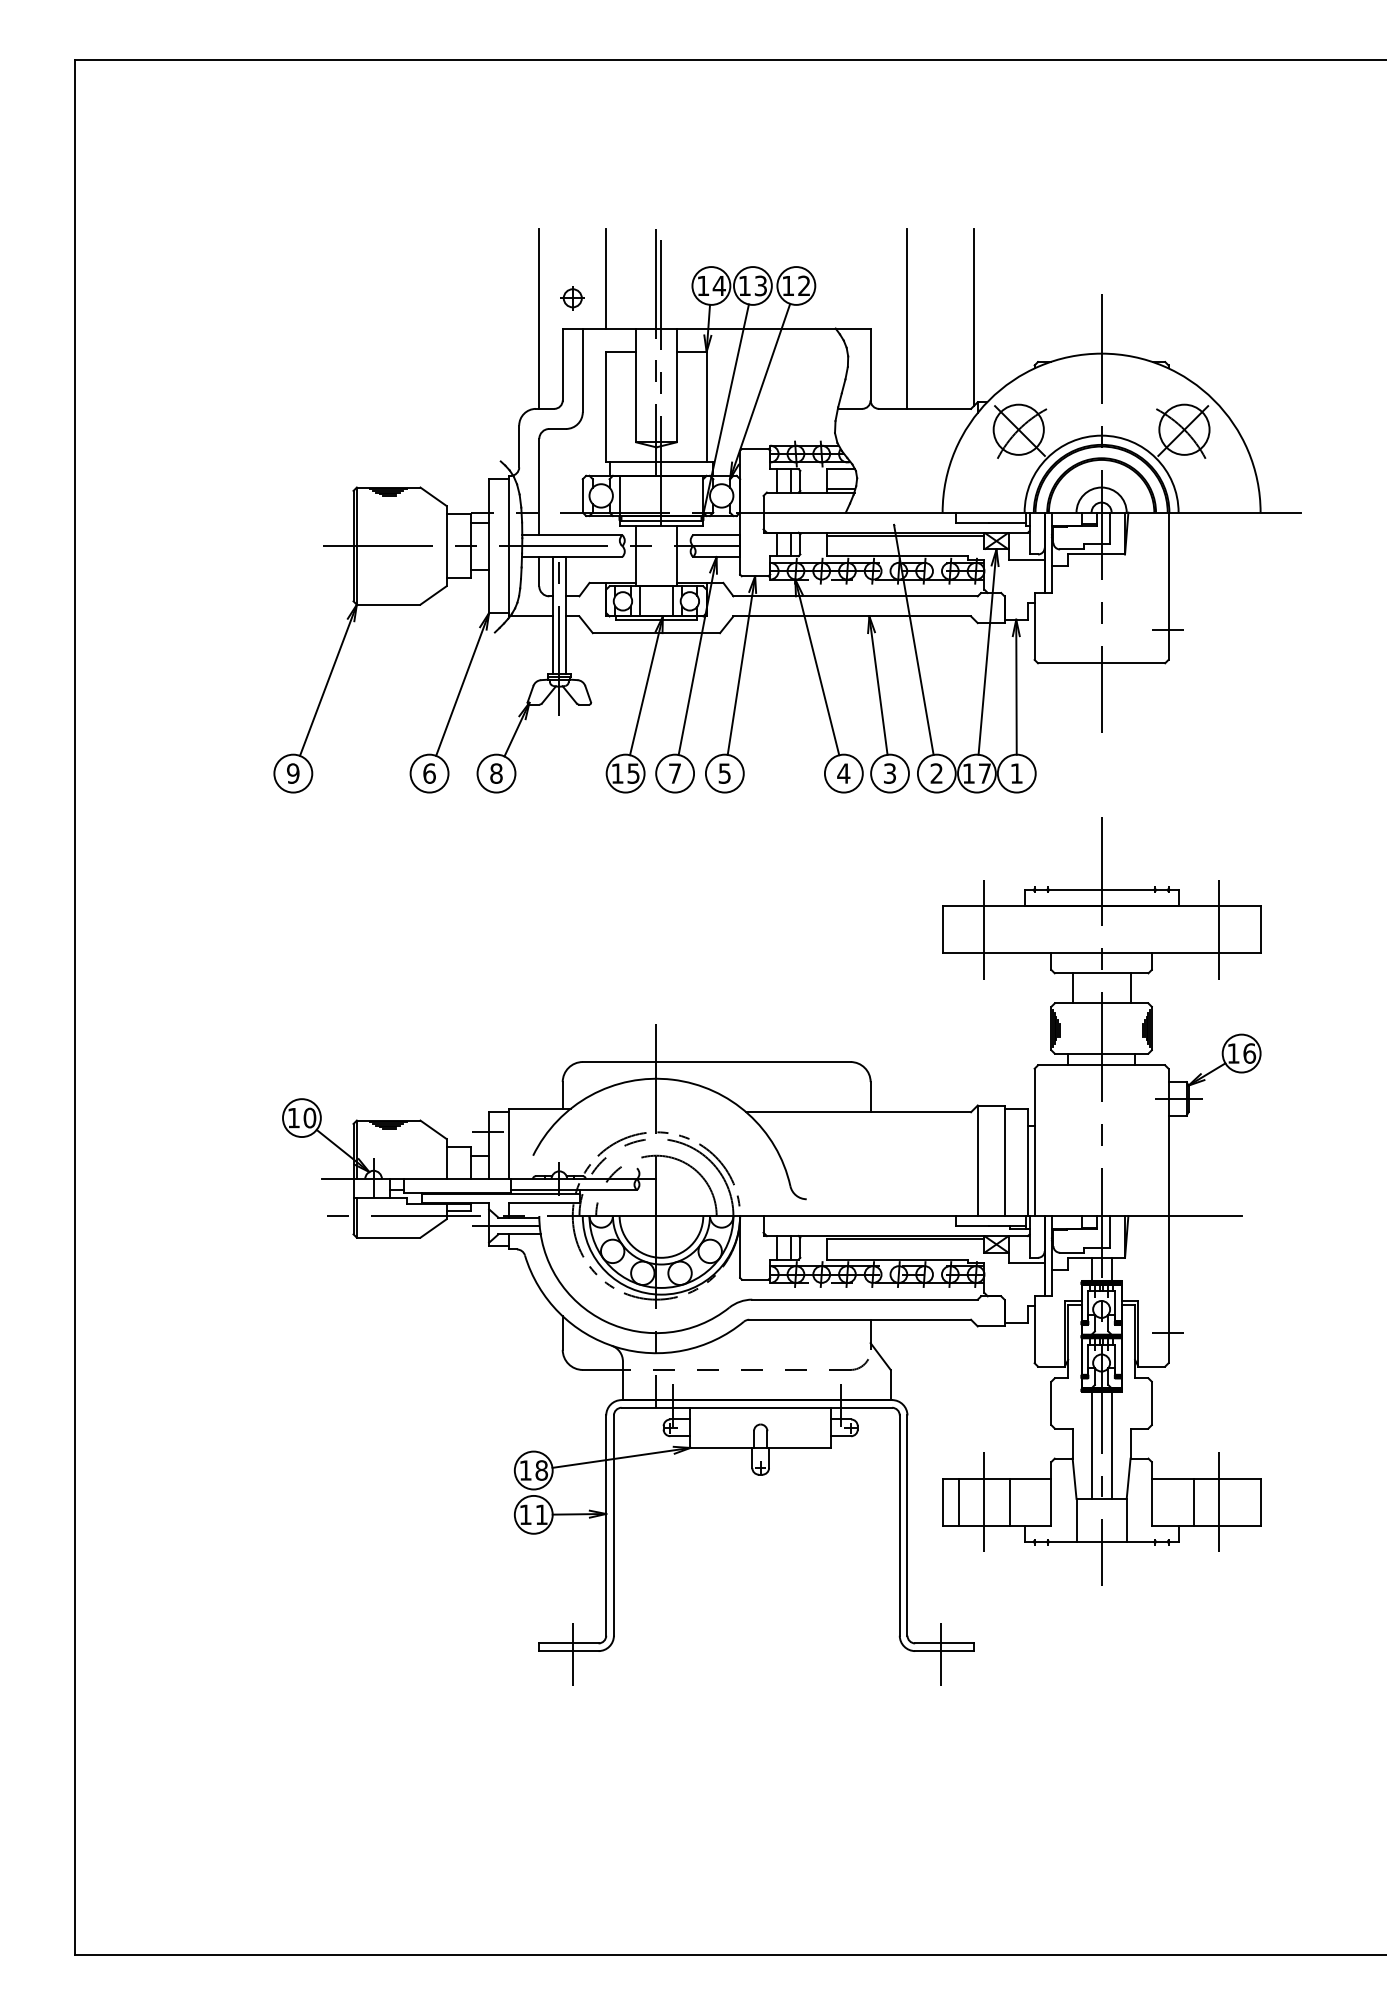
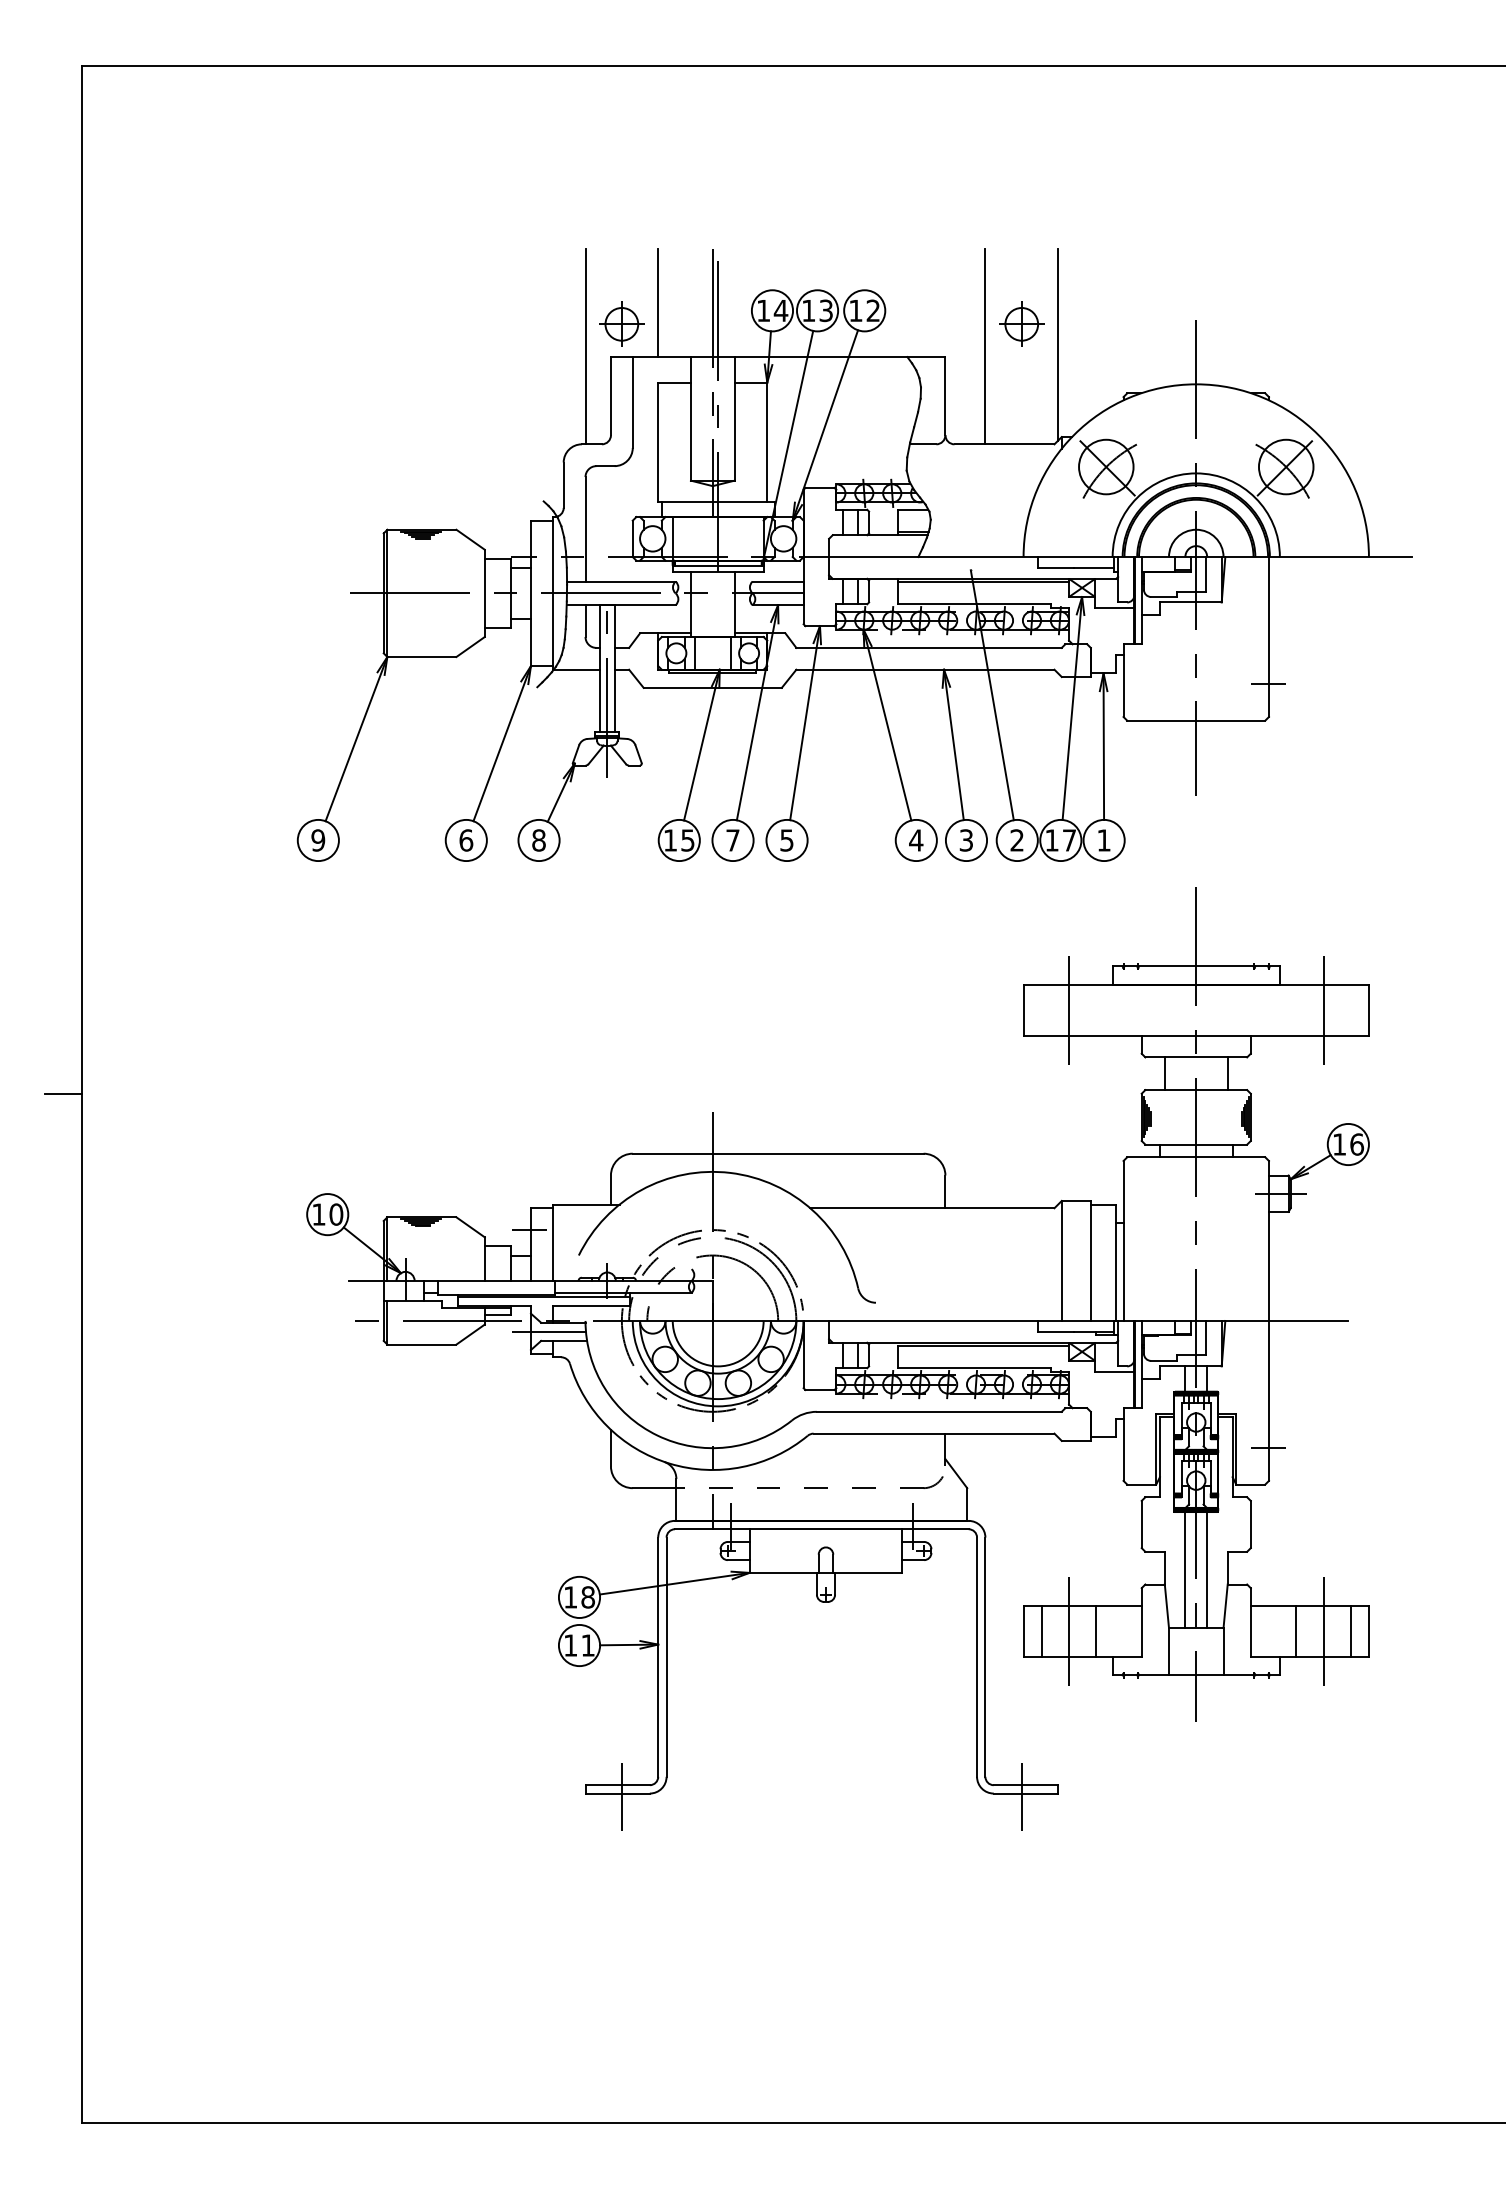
part: (572, 297) -> (621, 323), size x1.67
part: (940, 297) -> (1021, 323), added
line: (58, 1007) -> (63, 1094), added
line: (1243, 1501) -> (1350, 1631), added

